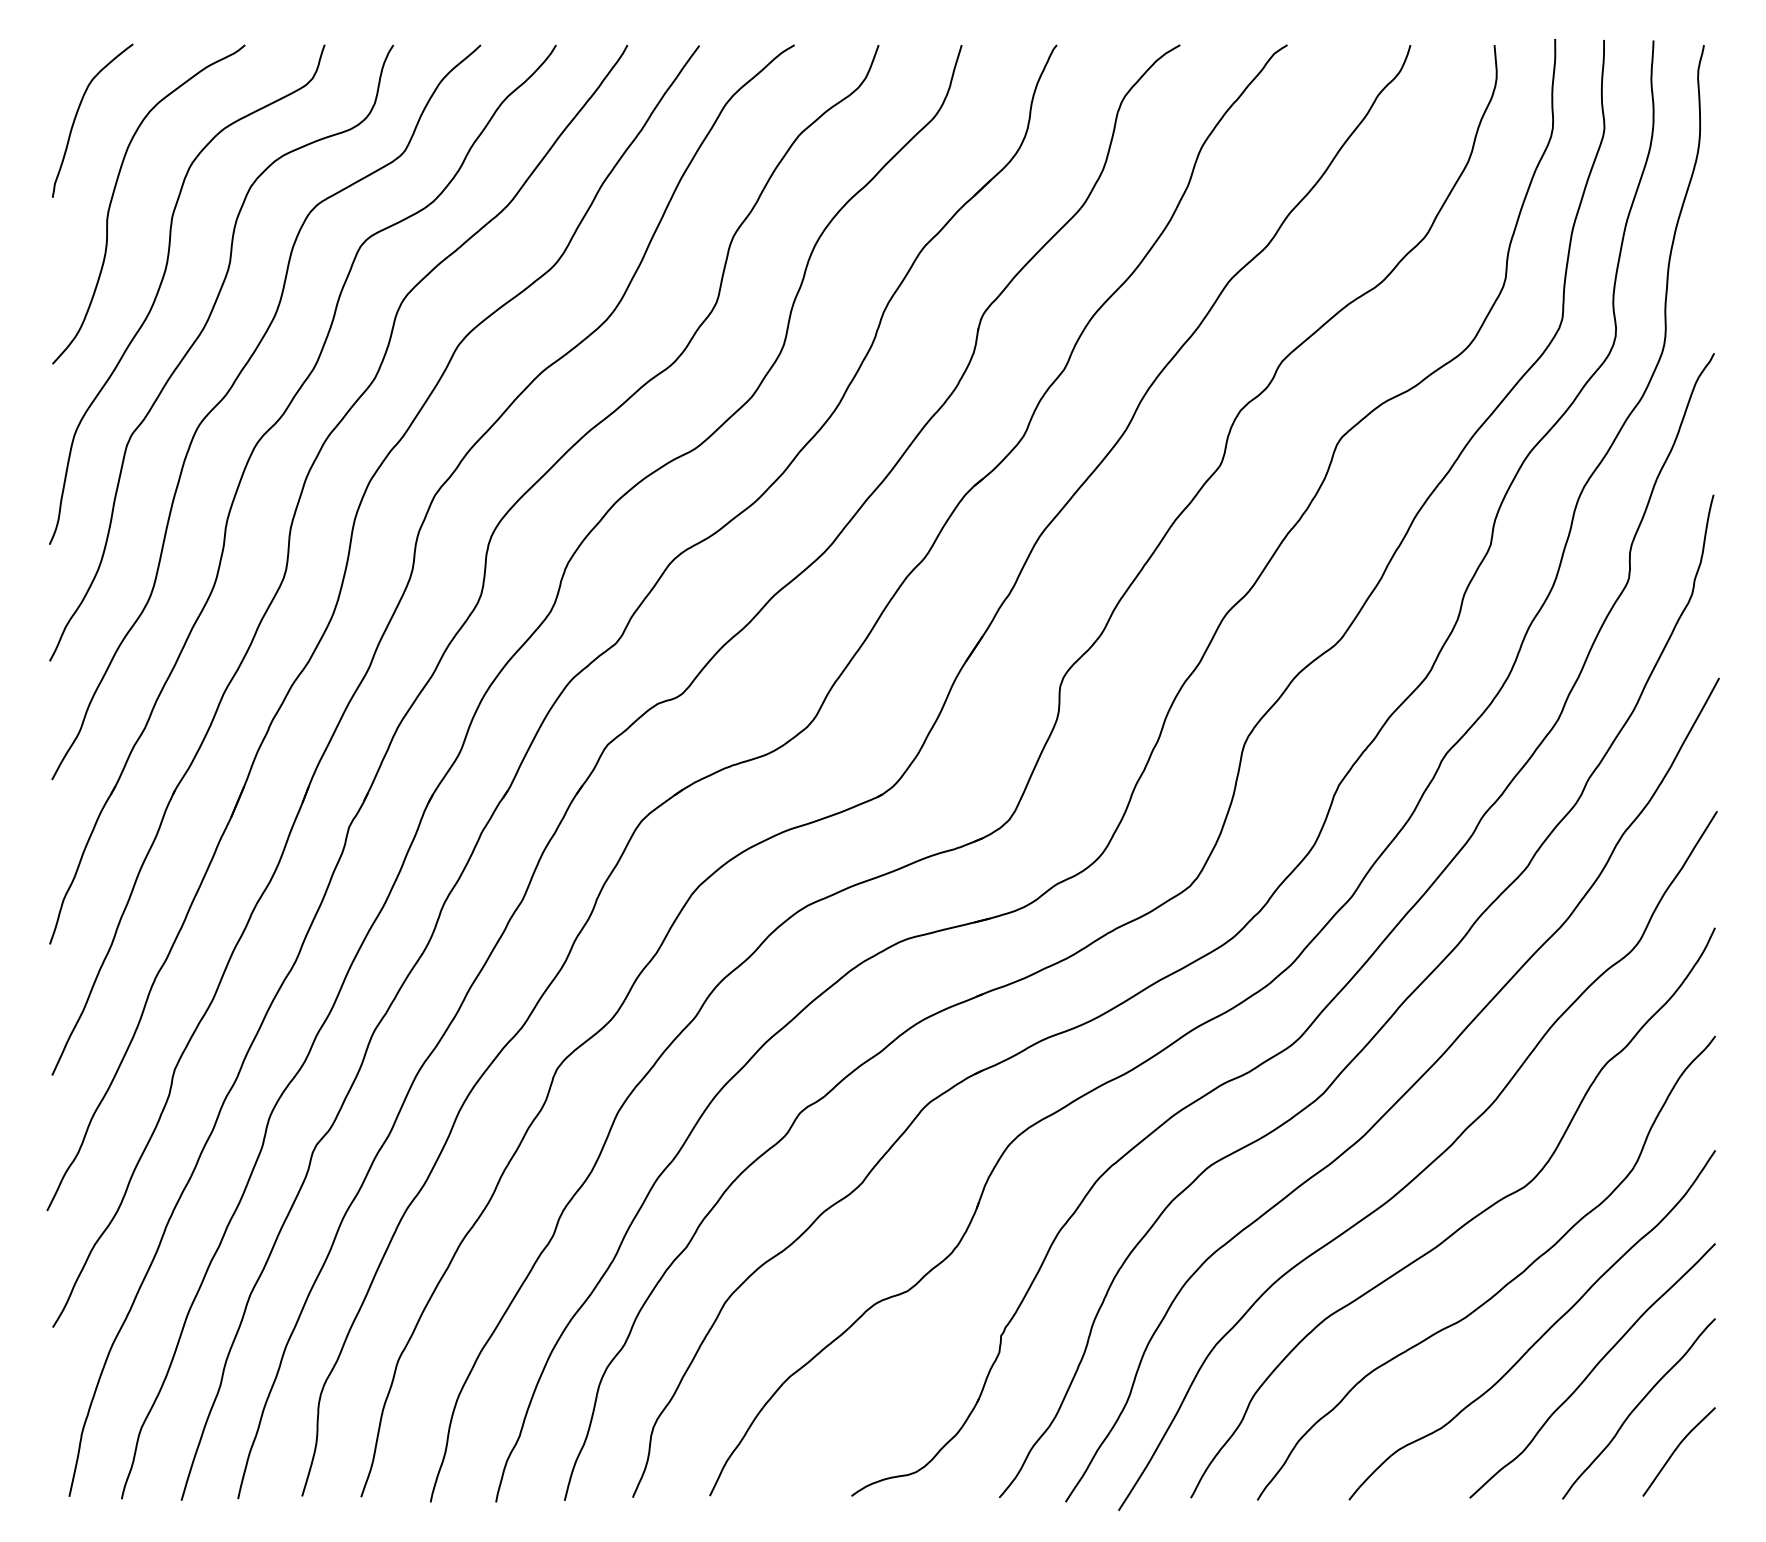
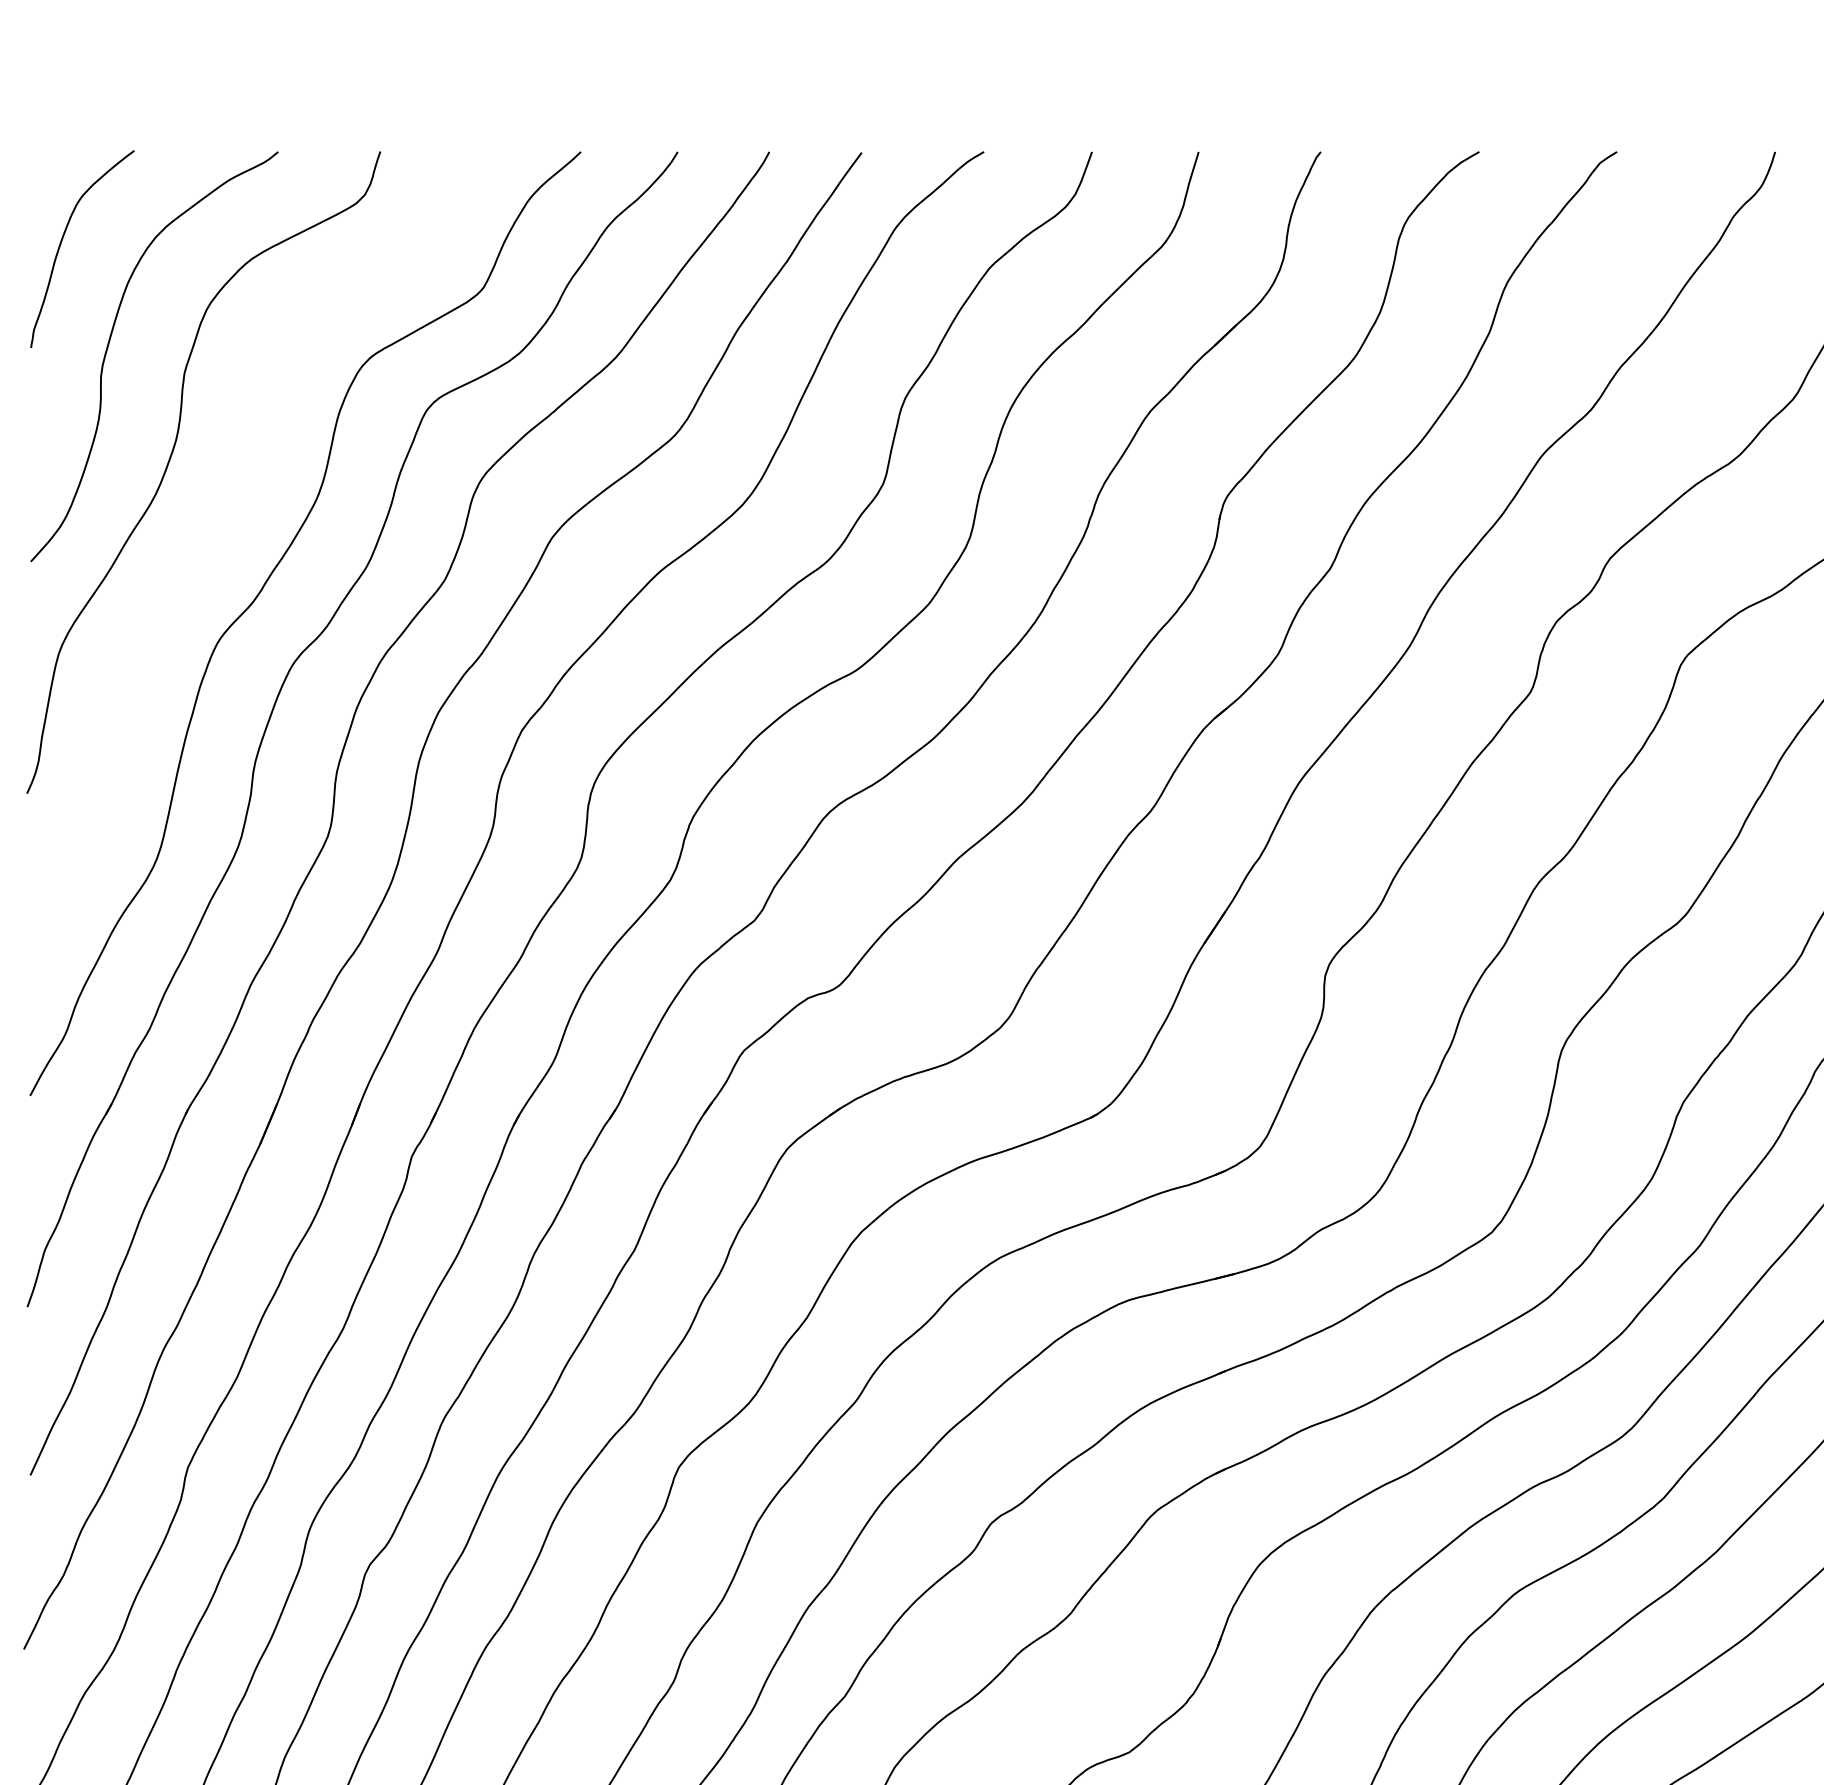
curve: (199, 337) -> (219, 527), removed

